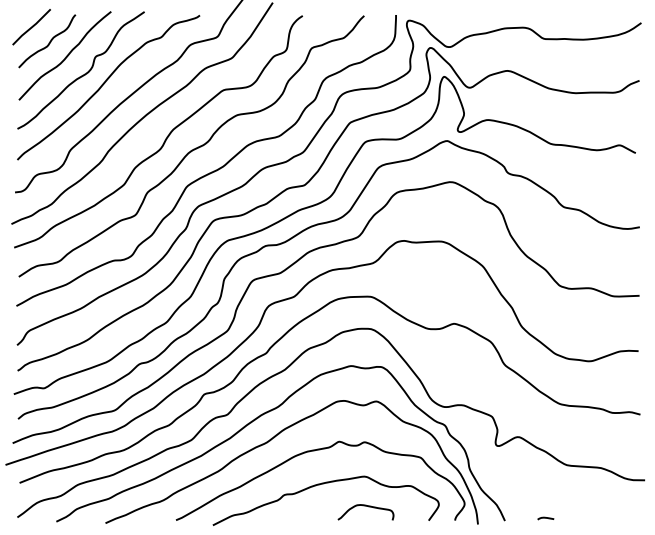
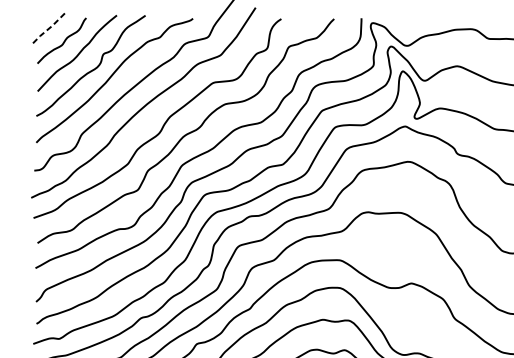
line: (31, 27) -> (48, 29), solid -> dashed

